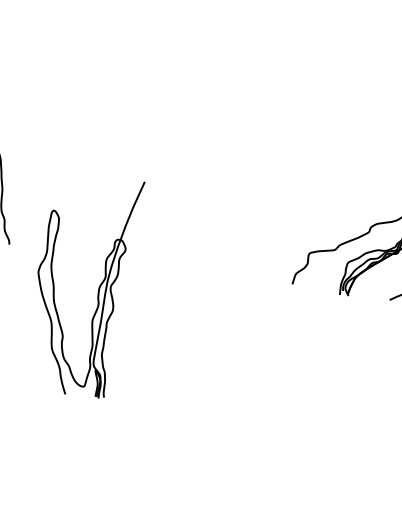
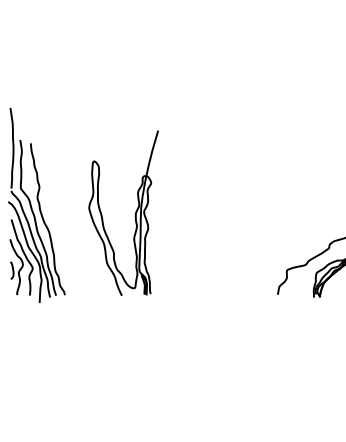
part: (97, 290) -> (134, 215), moved

